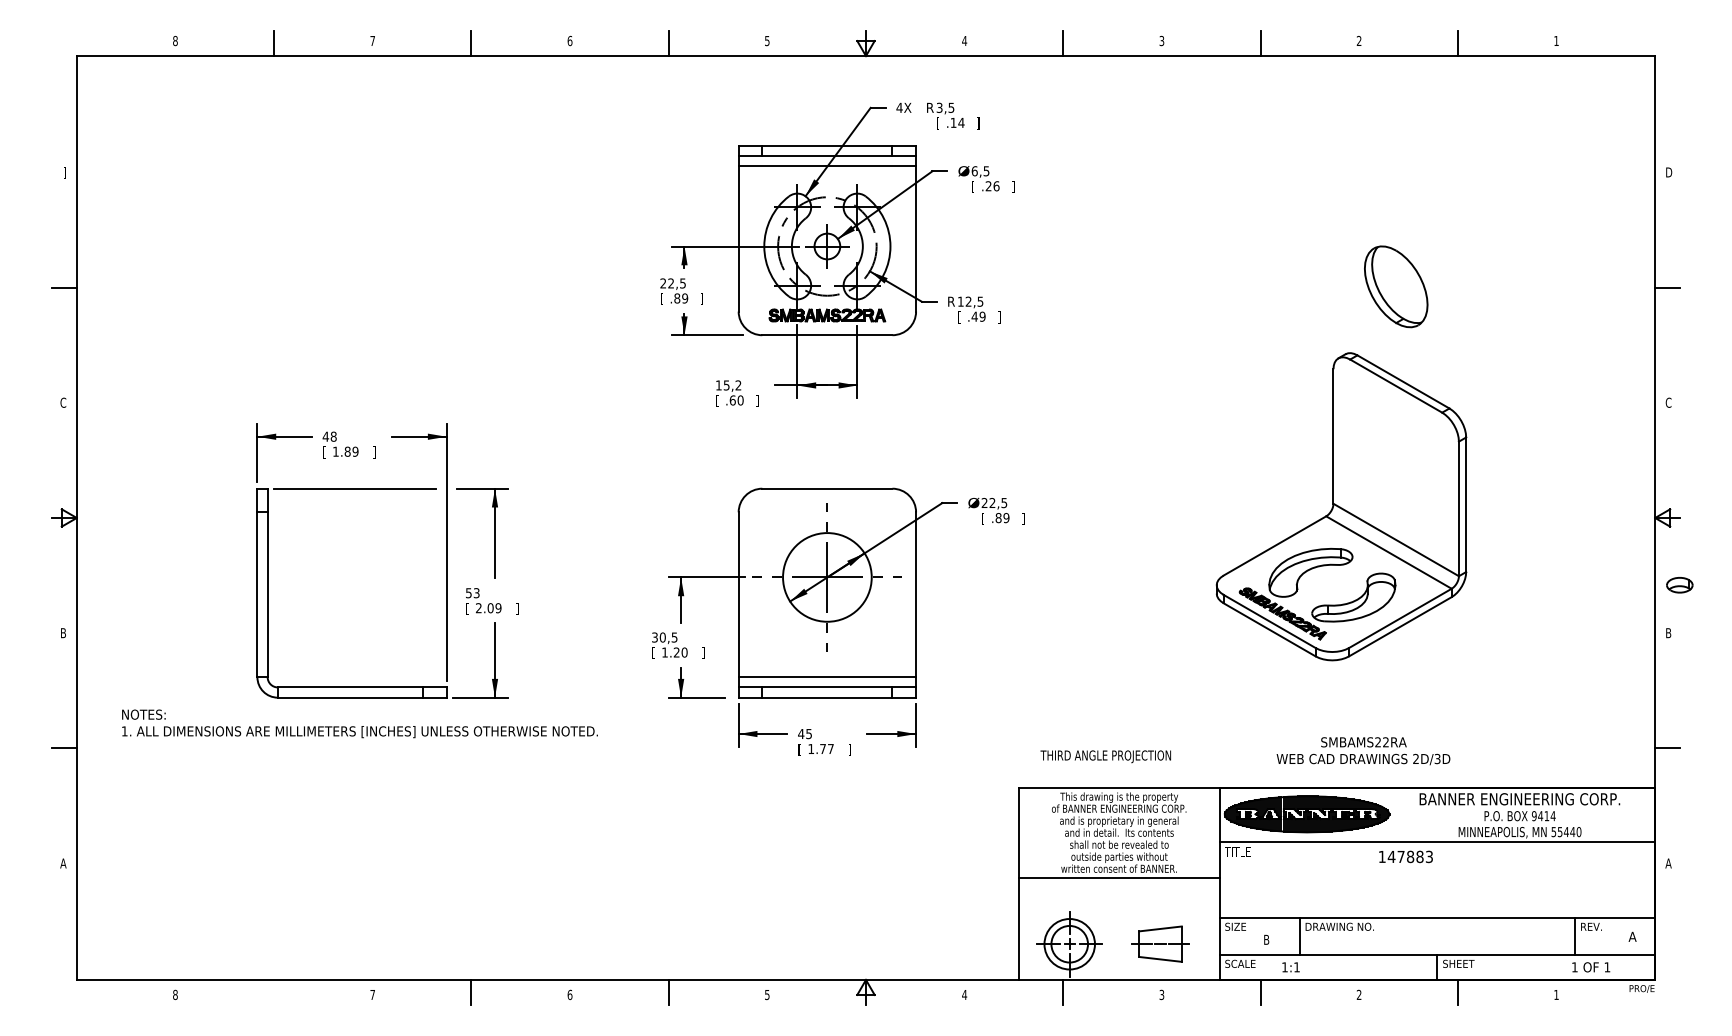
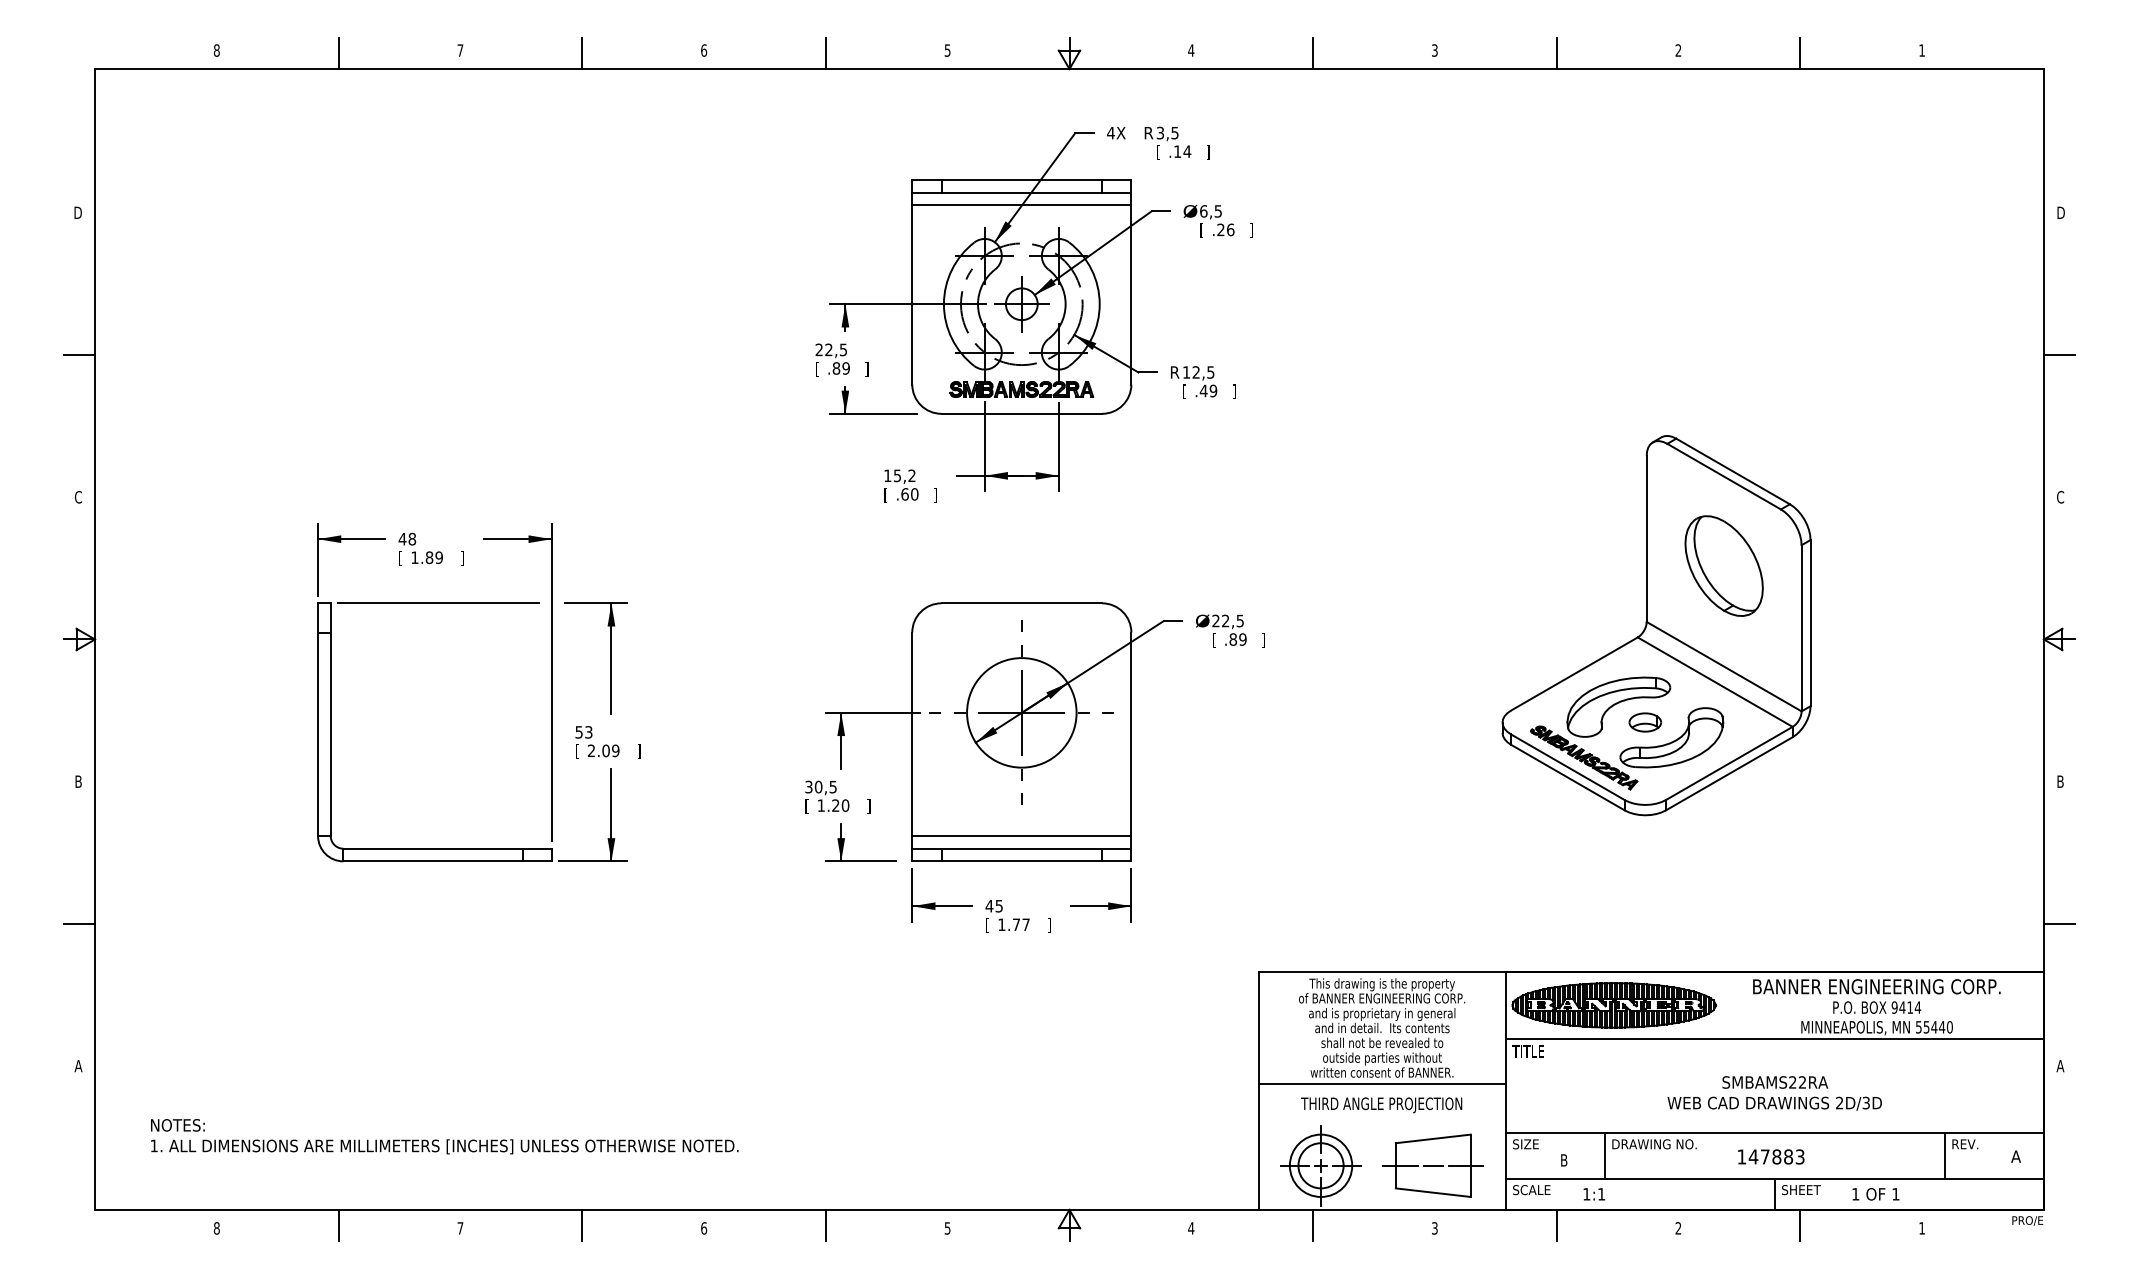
text: (62, 172) -> (77, 213), ] -> D
part: (1395, 286) -> (1723, 565), moved
part: (1679, 585) -> (1645, 722), moved
text: (359, 723) -> (444, 1136), moved
text: (1363, 751) -> (1774, 1093), moved
text: (1105, 756) -> (1381, 1105), moved
text: (1406, 856) -> (1771, 1156), moved
part: (1159, 944) -> (1432, 1165), size x1.43
text: (1590, 967) -> (1875, 1194), moved
line: (273, 991) -> (338, 1224), added

